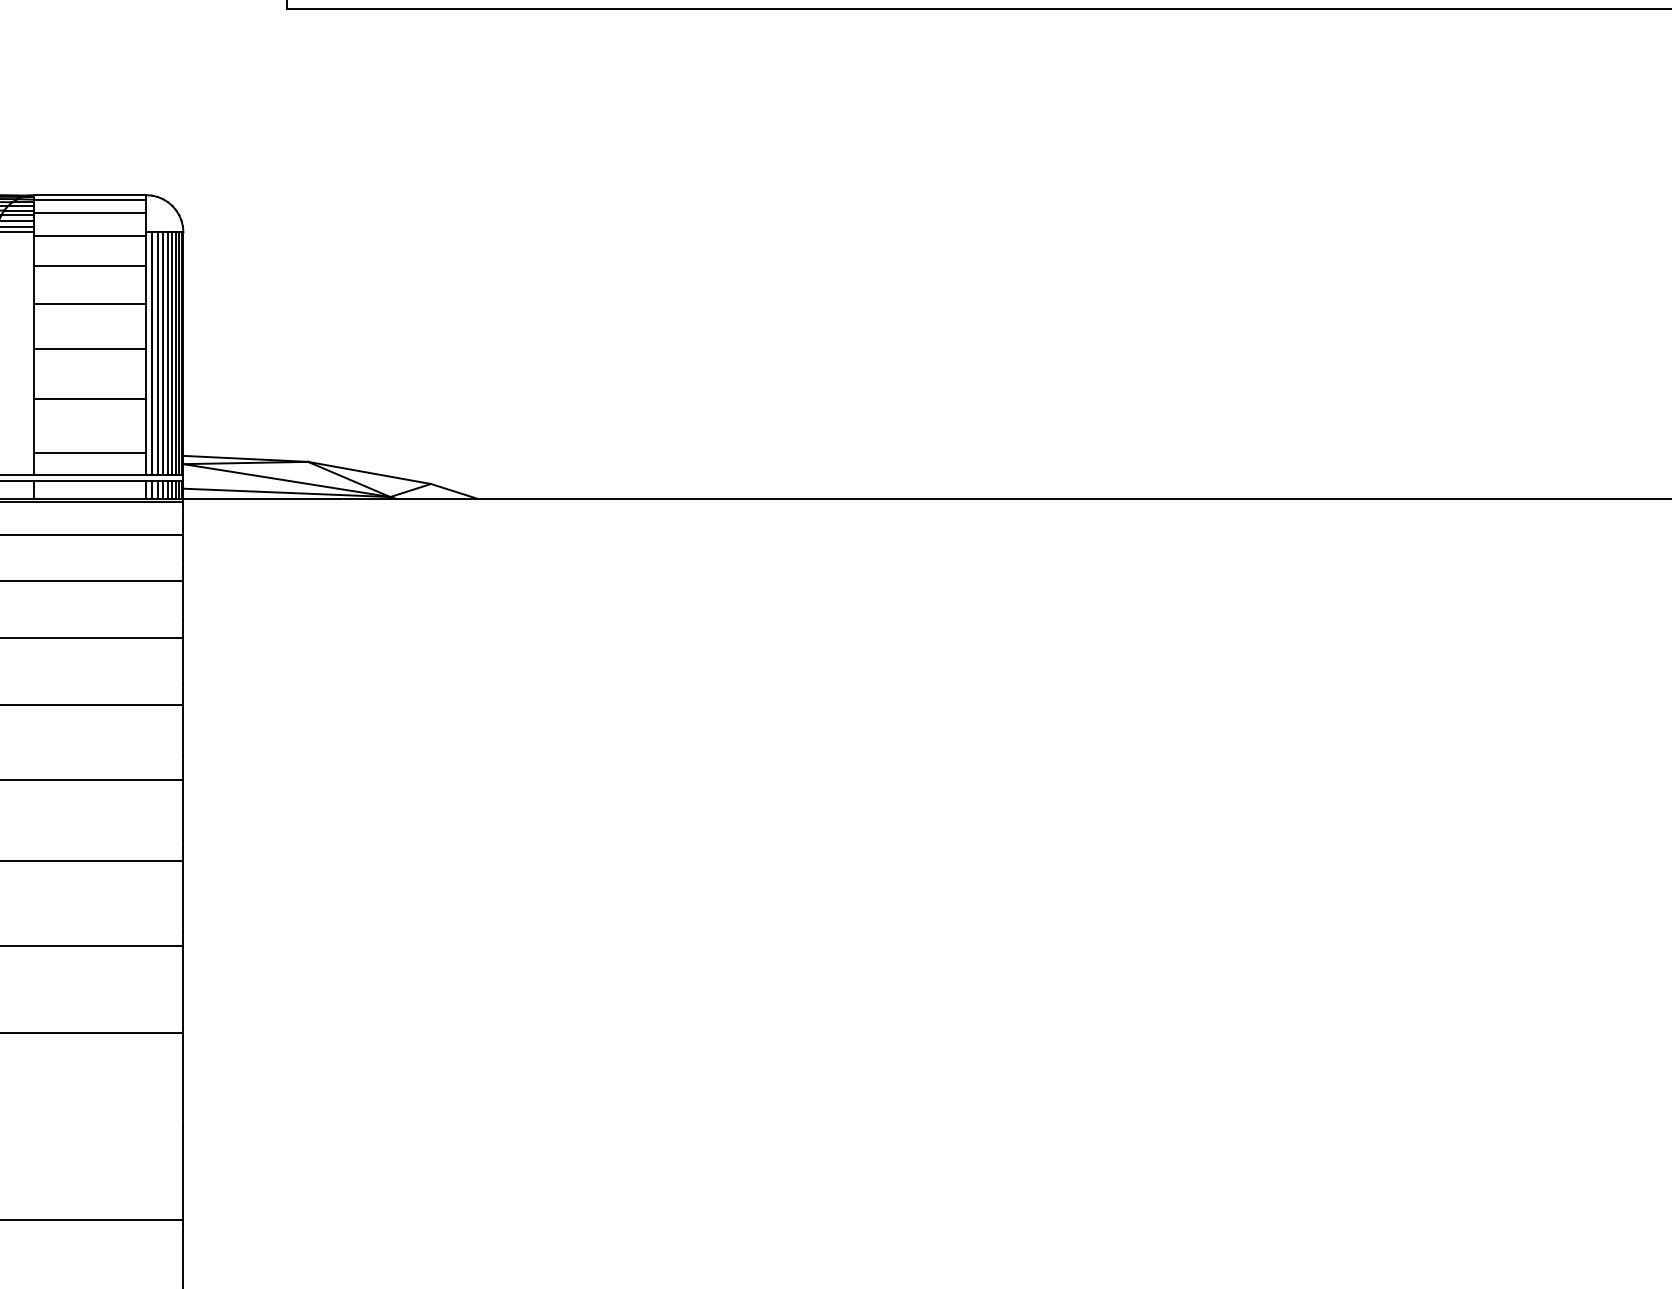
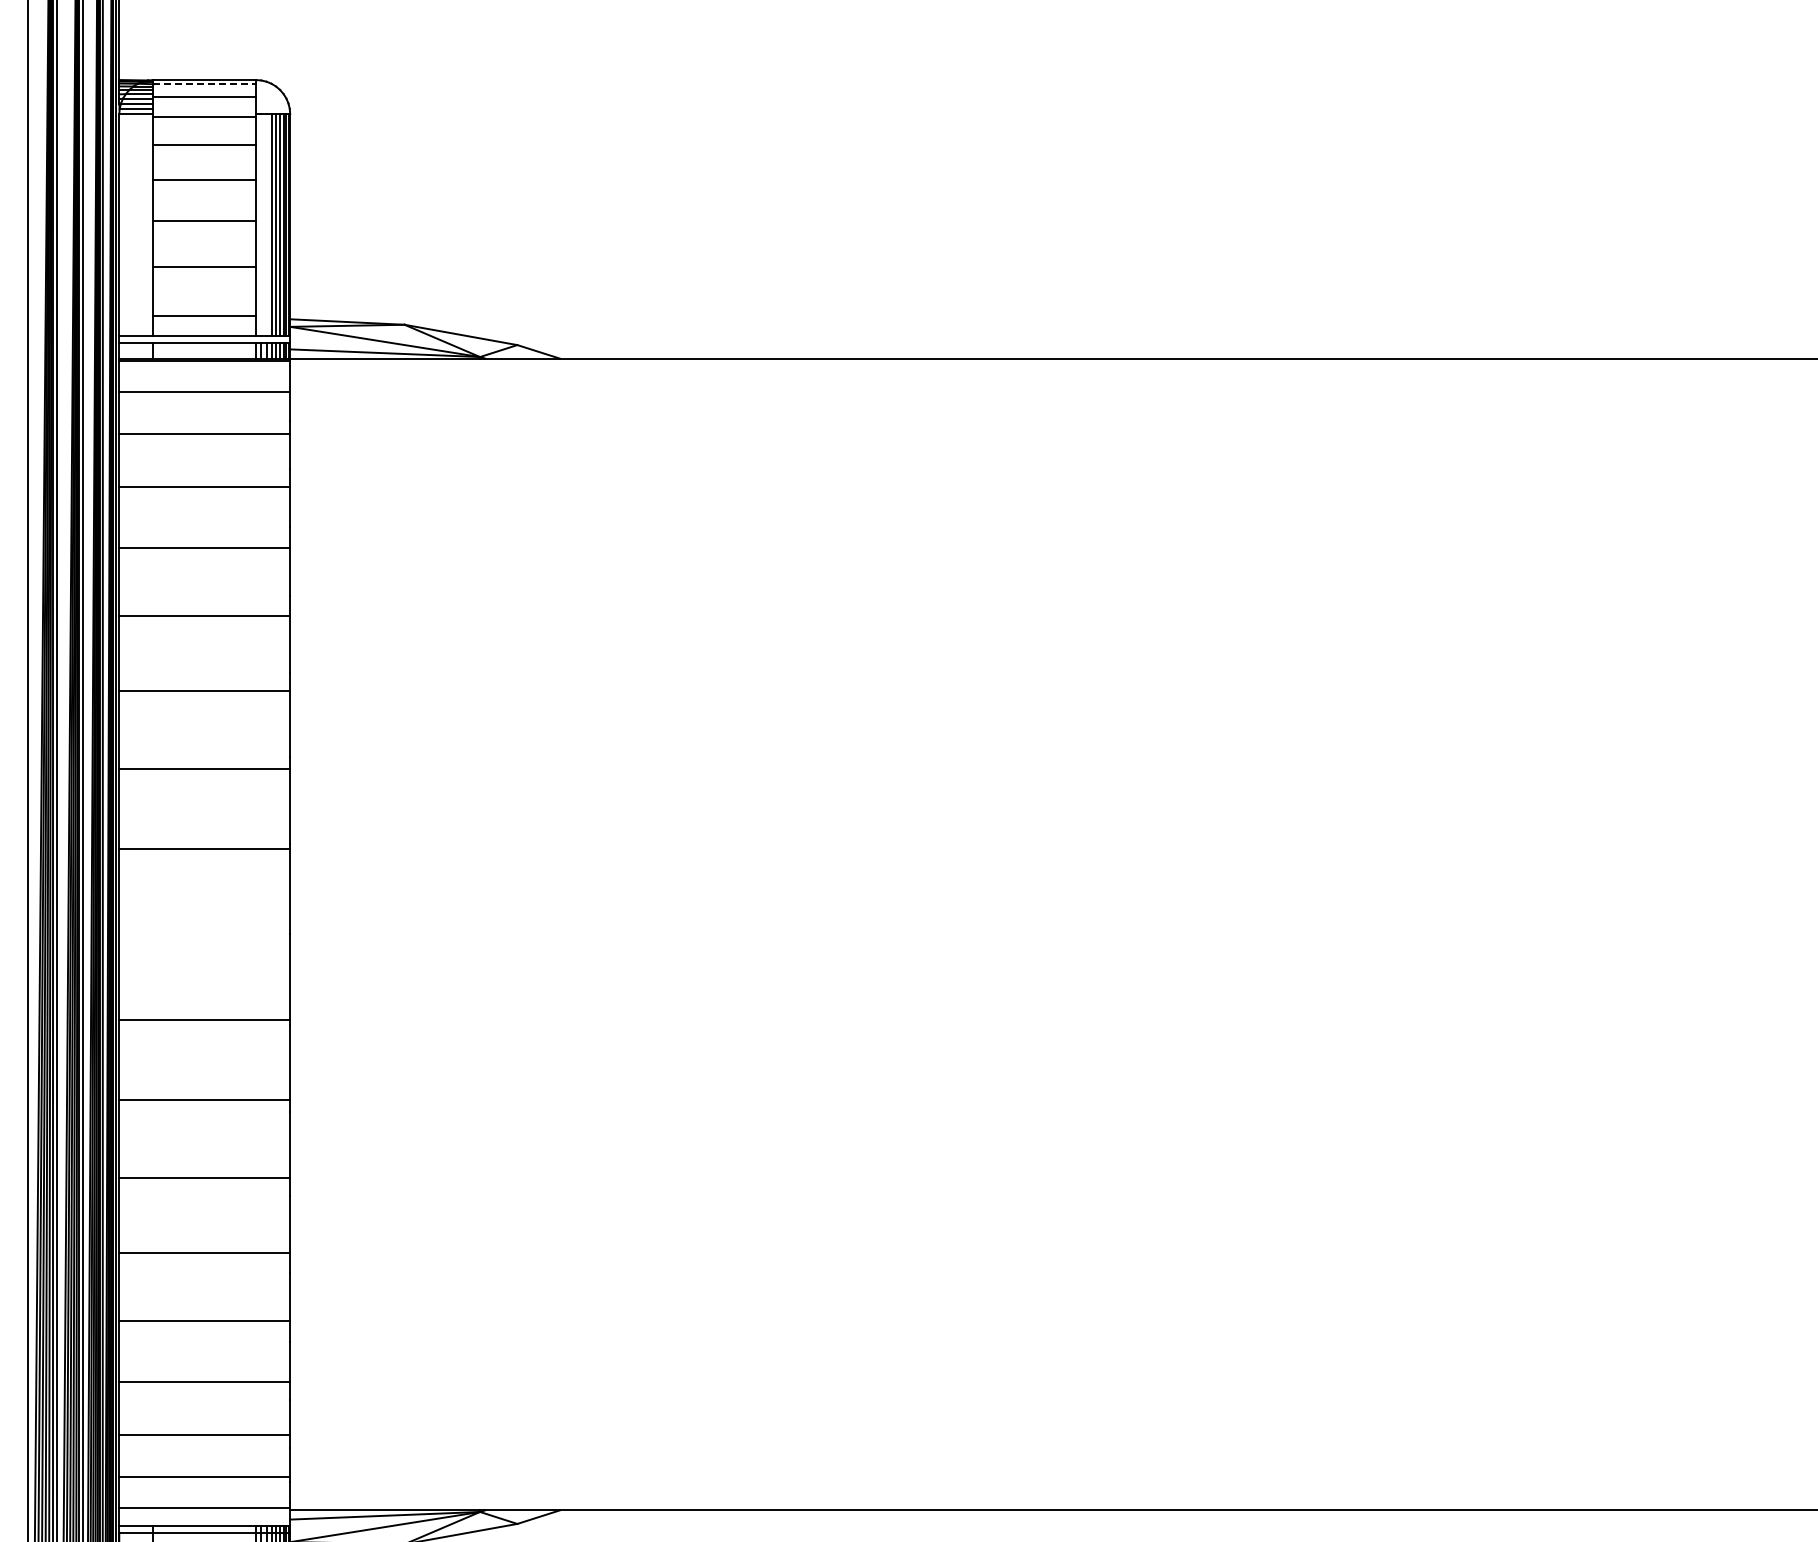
line: (91, 199) -> (205, 84), solid -> dashed
line: (152, 353) -> (261, 225), removed
line: (157, 353) -> (266, 225), removed

